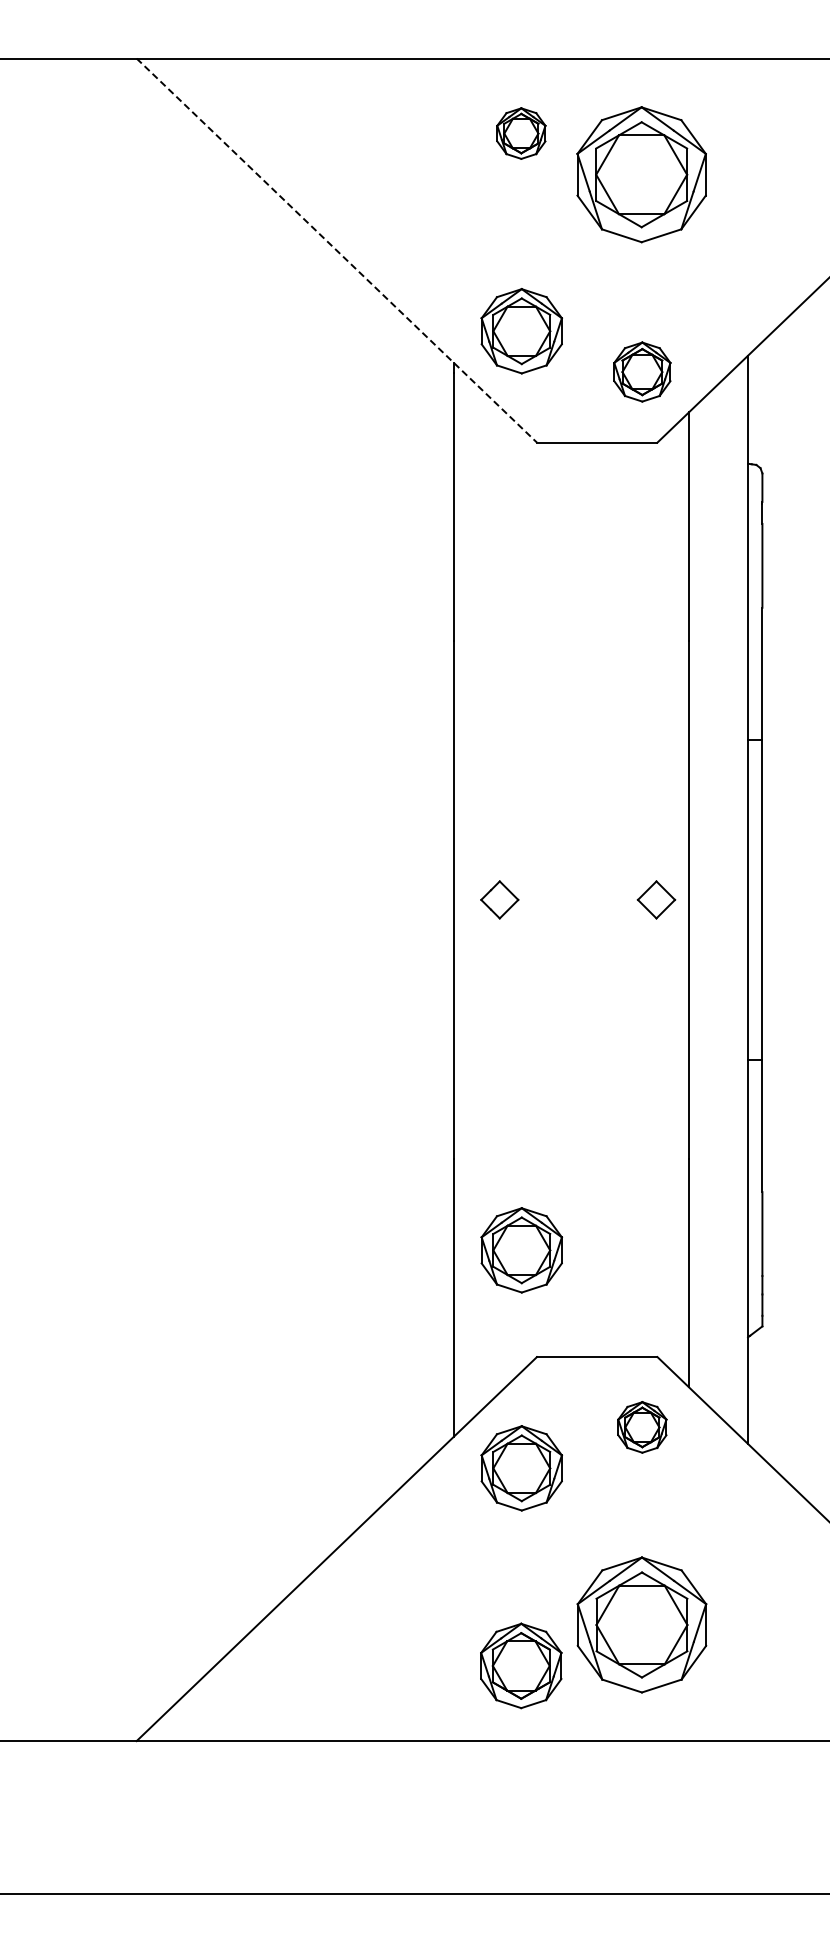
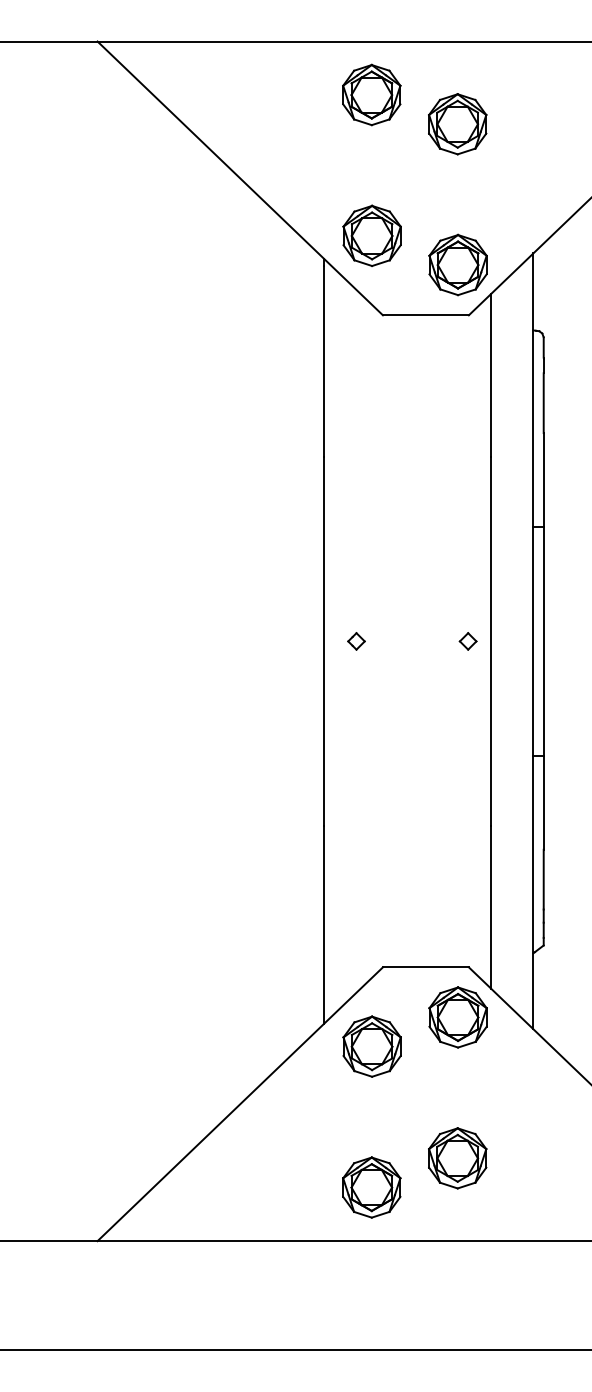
part: (521, 133) -> (371, 94), size x1.67
part: (641, 174) -> (457, 124), size x0.62
line: (337, 250) -> (240, 178), dashed -> solid
part: (642, 371) -> (458, 264), size x1.43
part: (499, 899) -> (356, 641), size x0.62
part: (656, 899) -> (468, 641), size x0.62
part: (521, 1250) -> (371, 891), removed
part: (642, 1427) -> (458, 1017), size x1.67
part: (641, 1624) -> (457, 1158), size x0.62

